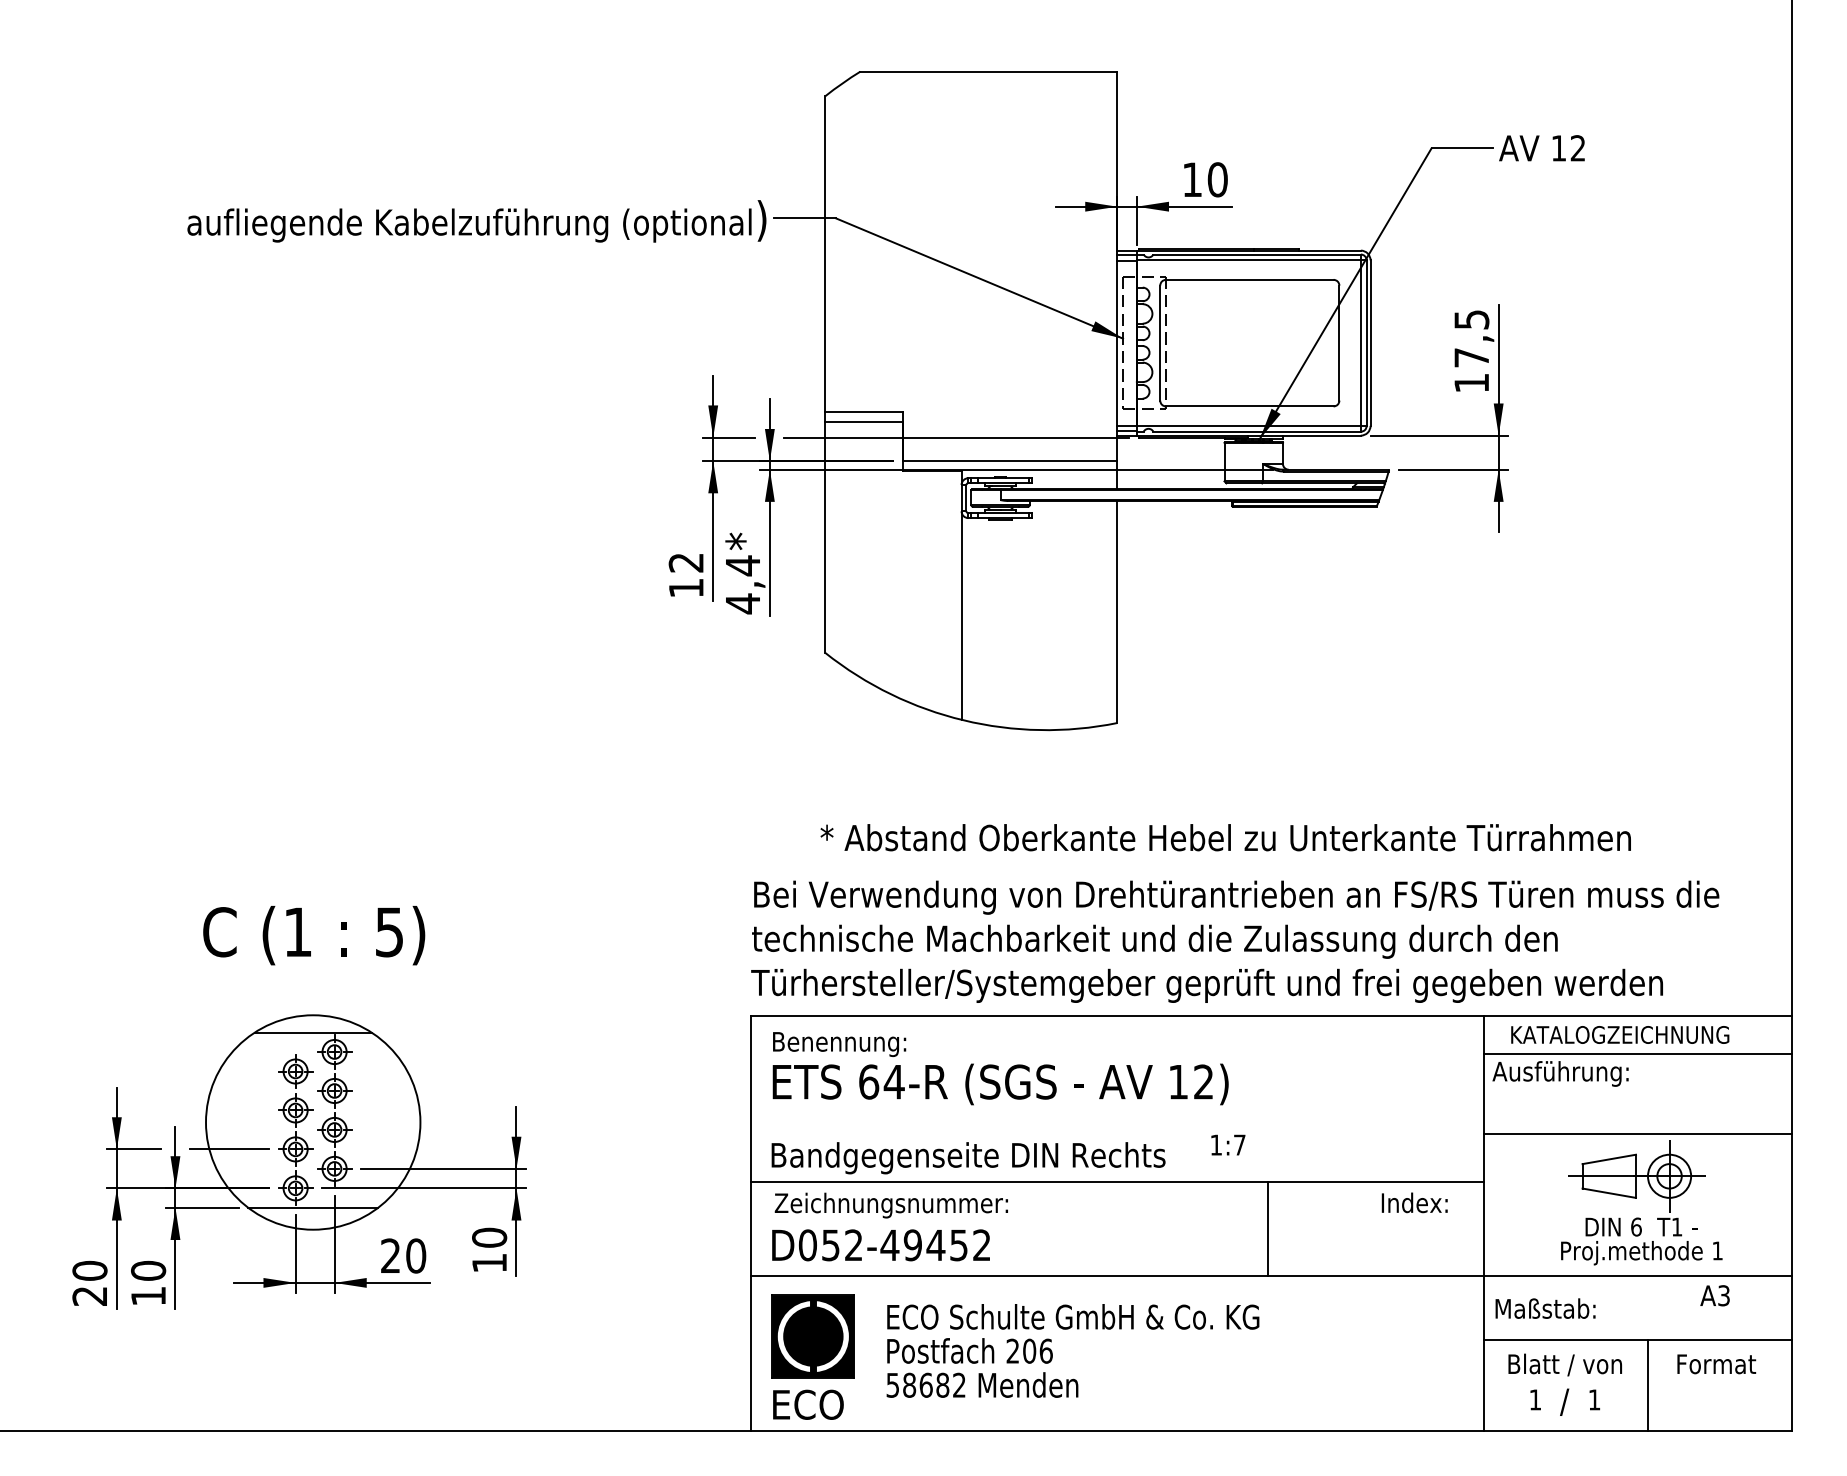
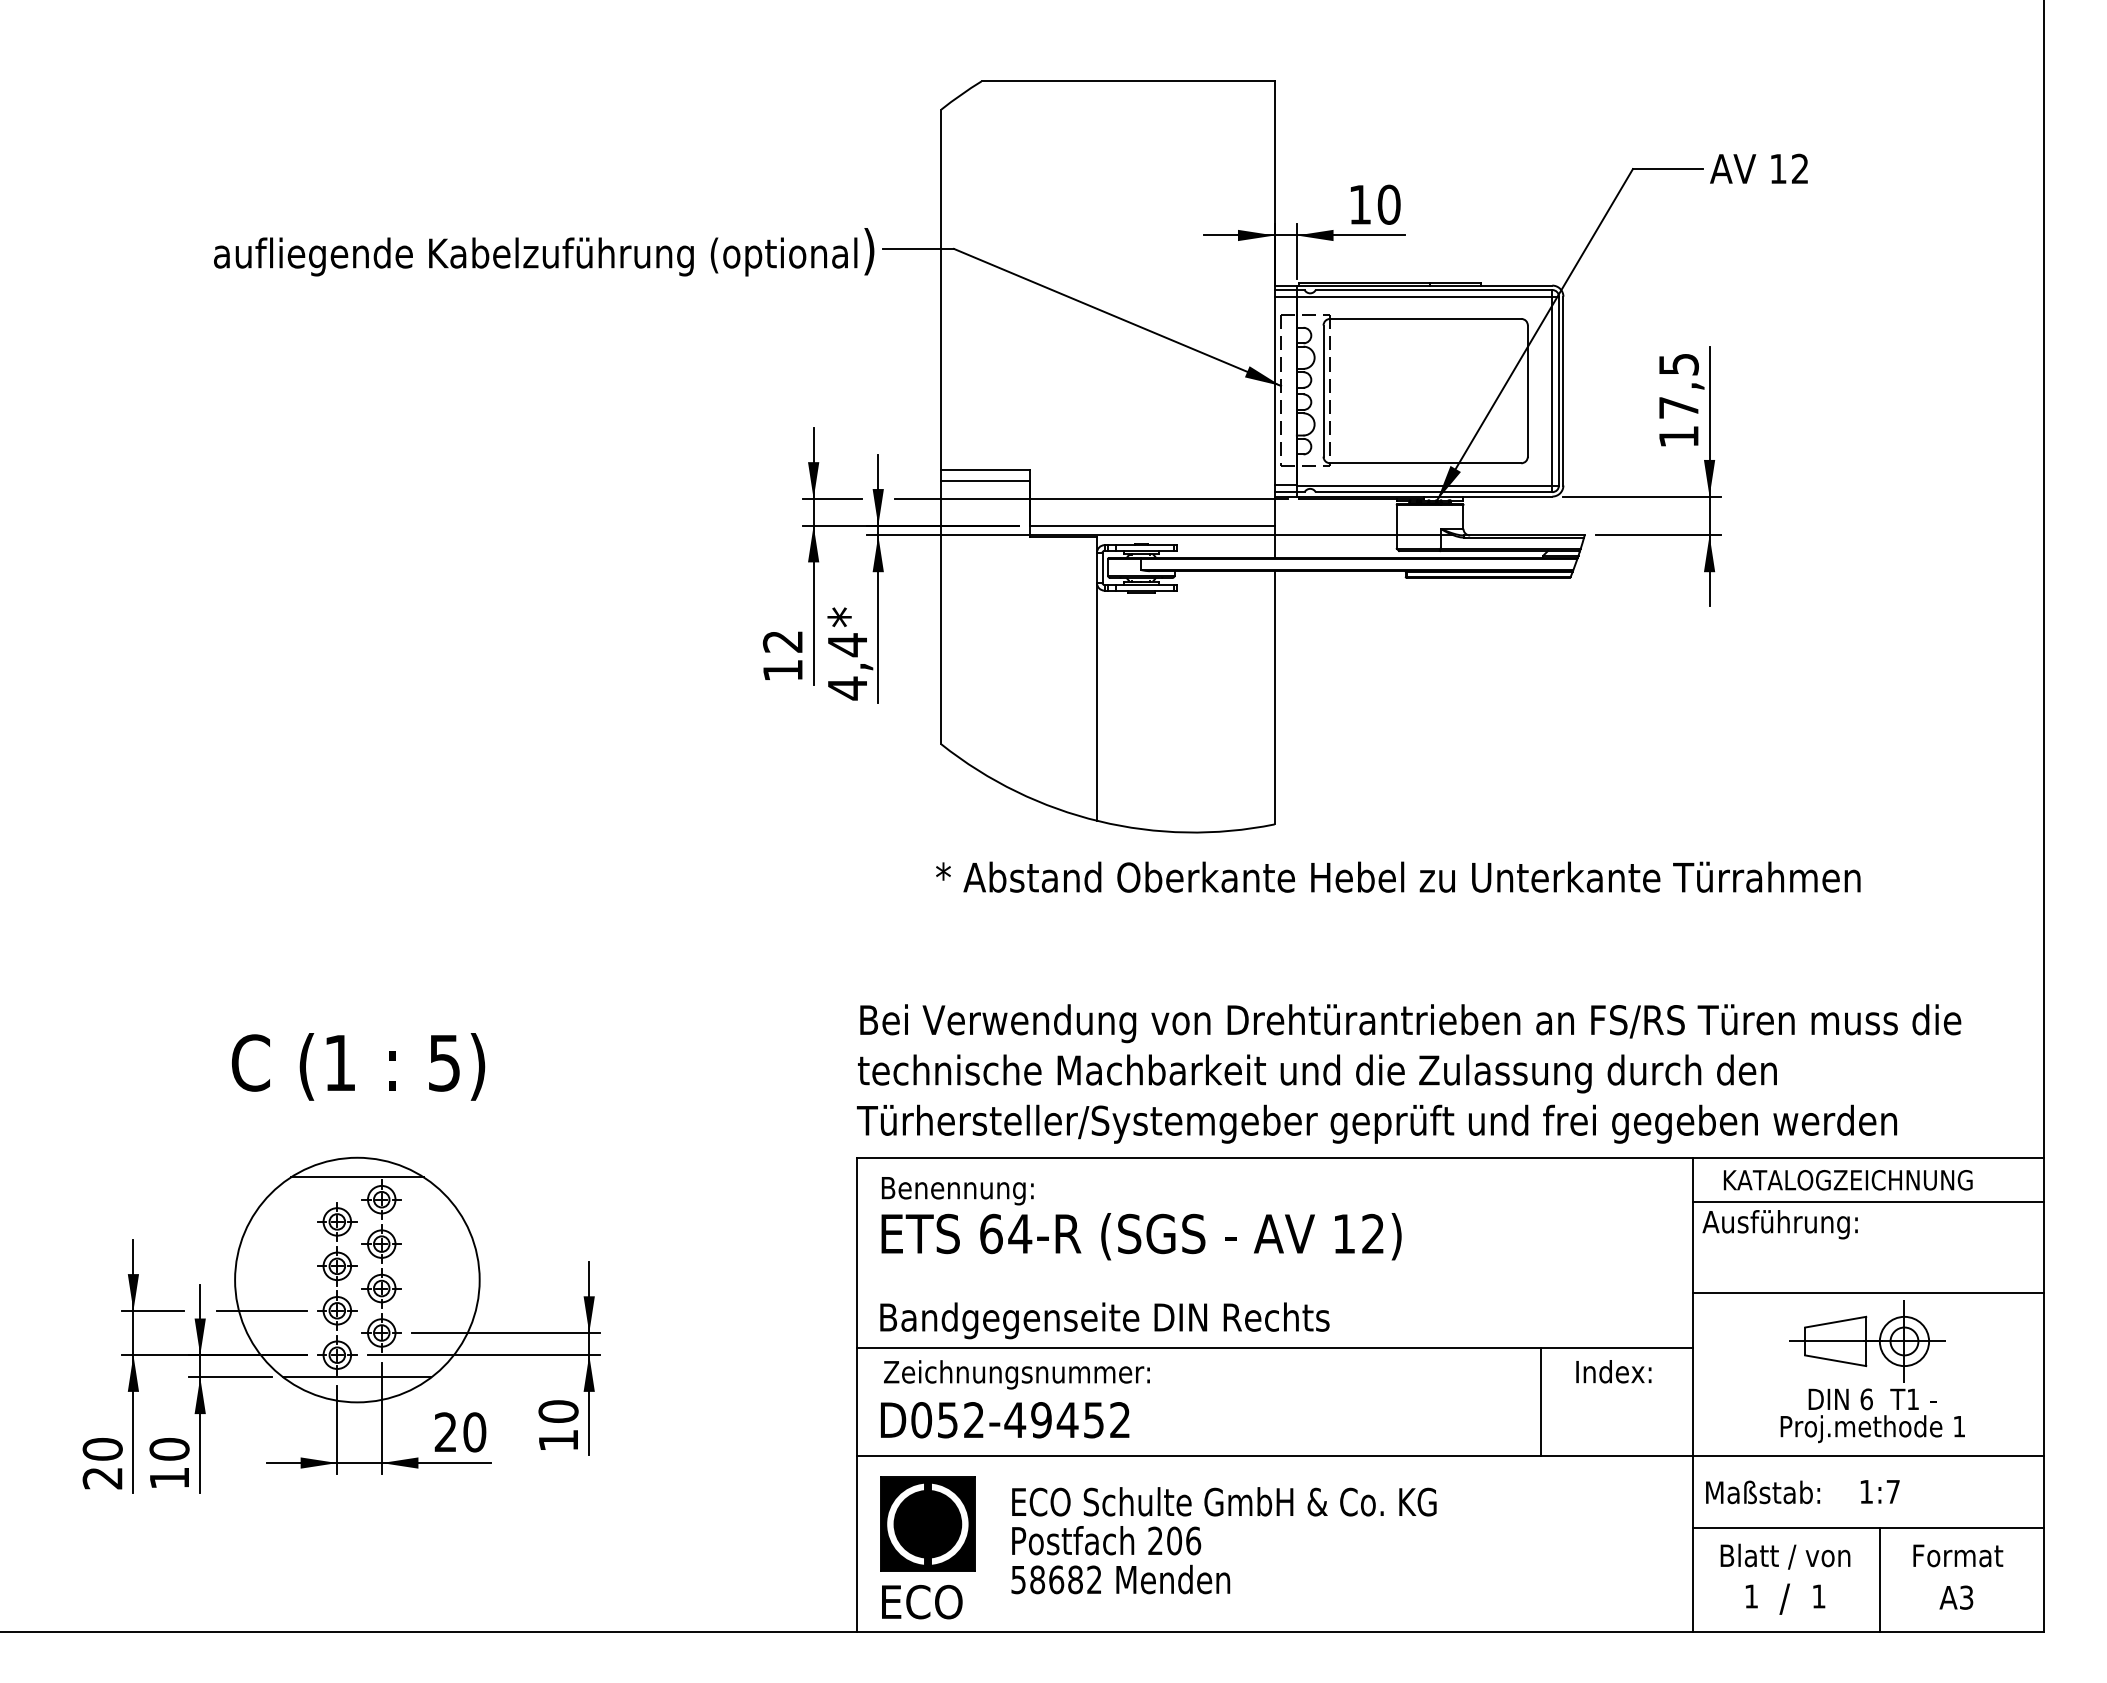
text: (1225, 837) -> (1398, 876), moved
text: (1227, 1144) -> (1879, 1491), moved
line: (1268, 1228) -> (1541, 1401), moved
text: (1715, 1295) -> (1956, 1597), moved

